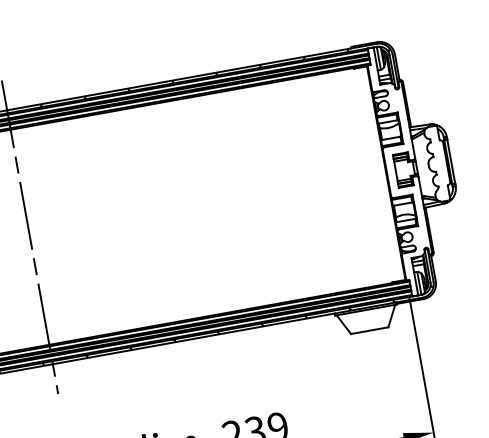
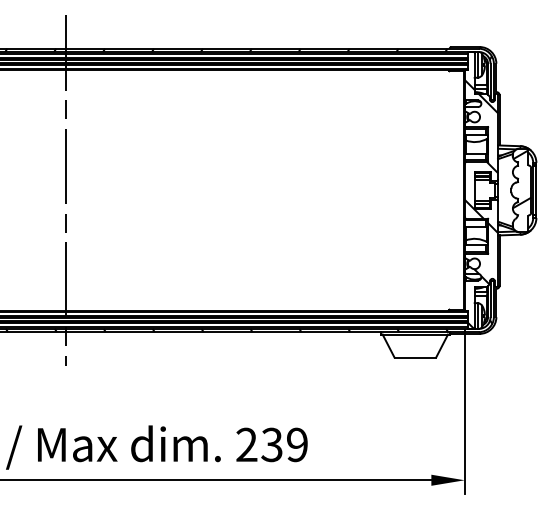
hatch: (436, 154) -> (521, 179), added
hatch: (404, 182) -> (481, 203), added

